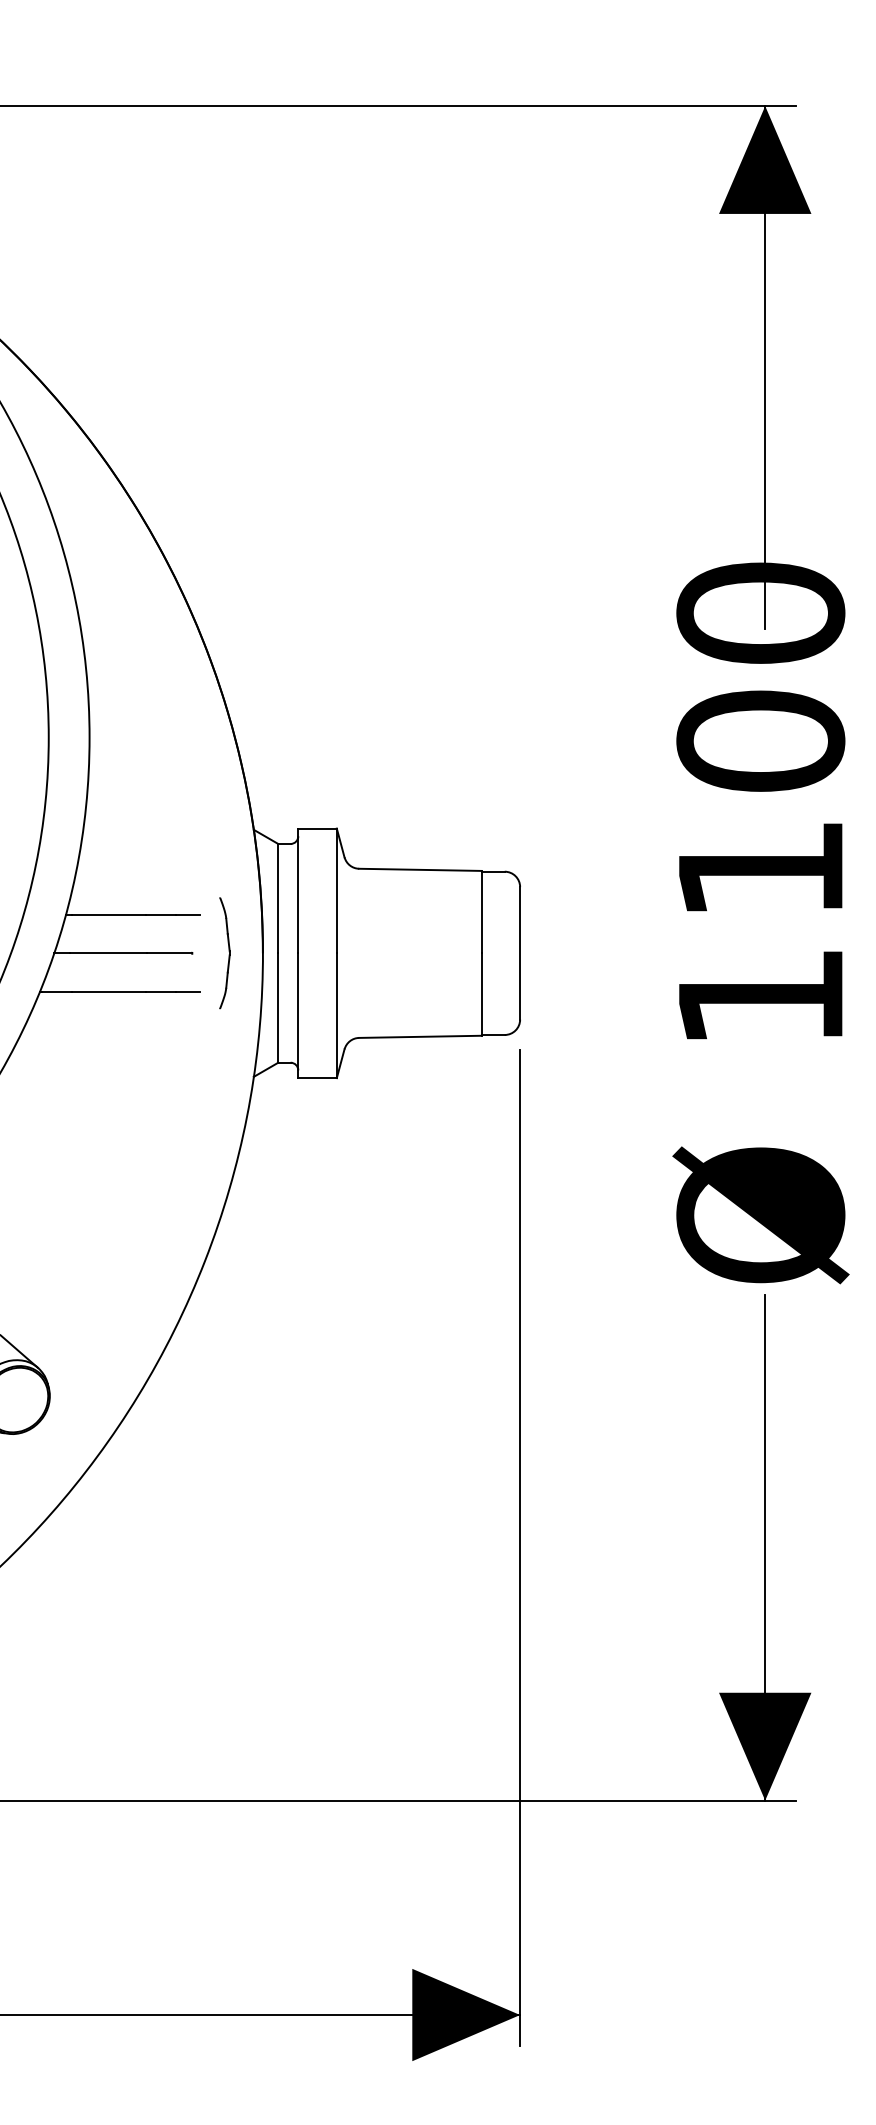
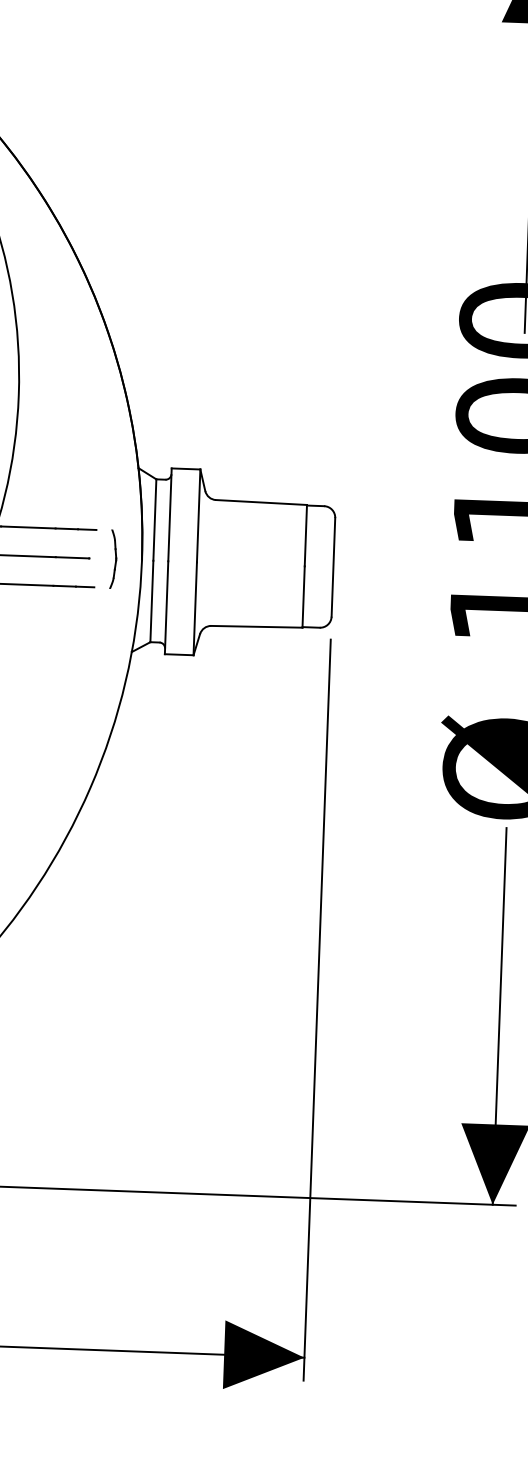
part: (224, 953) -> (113, 559), size x0.71

